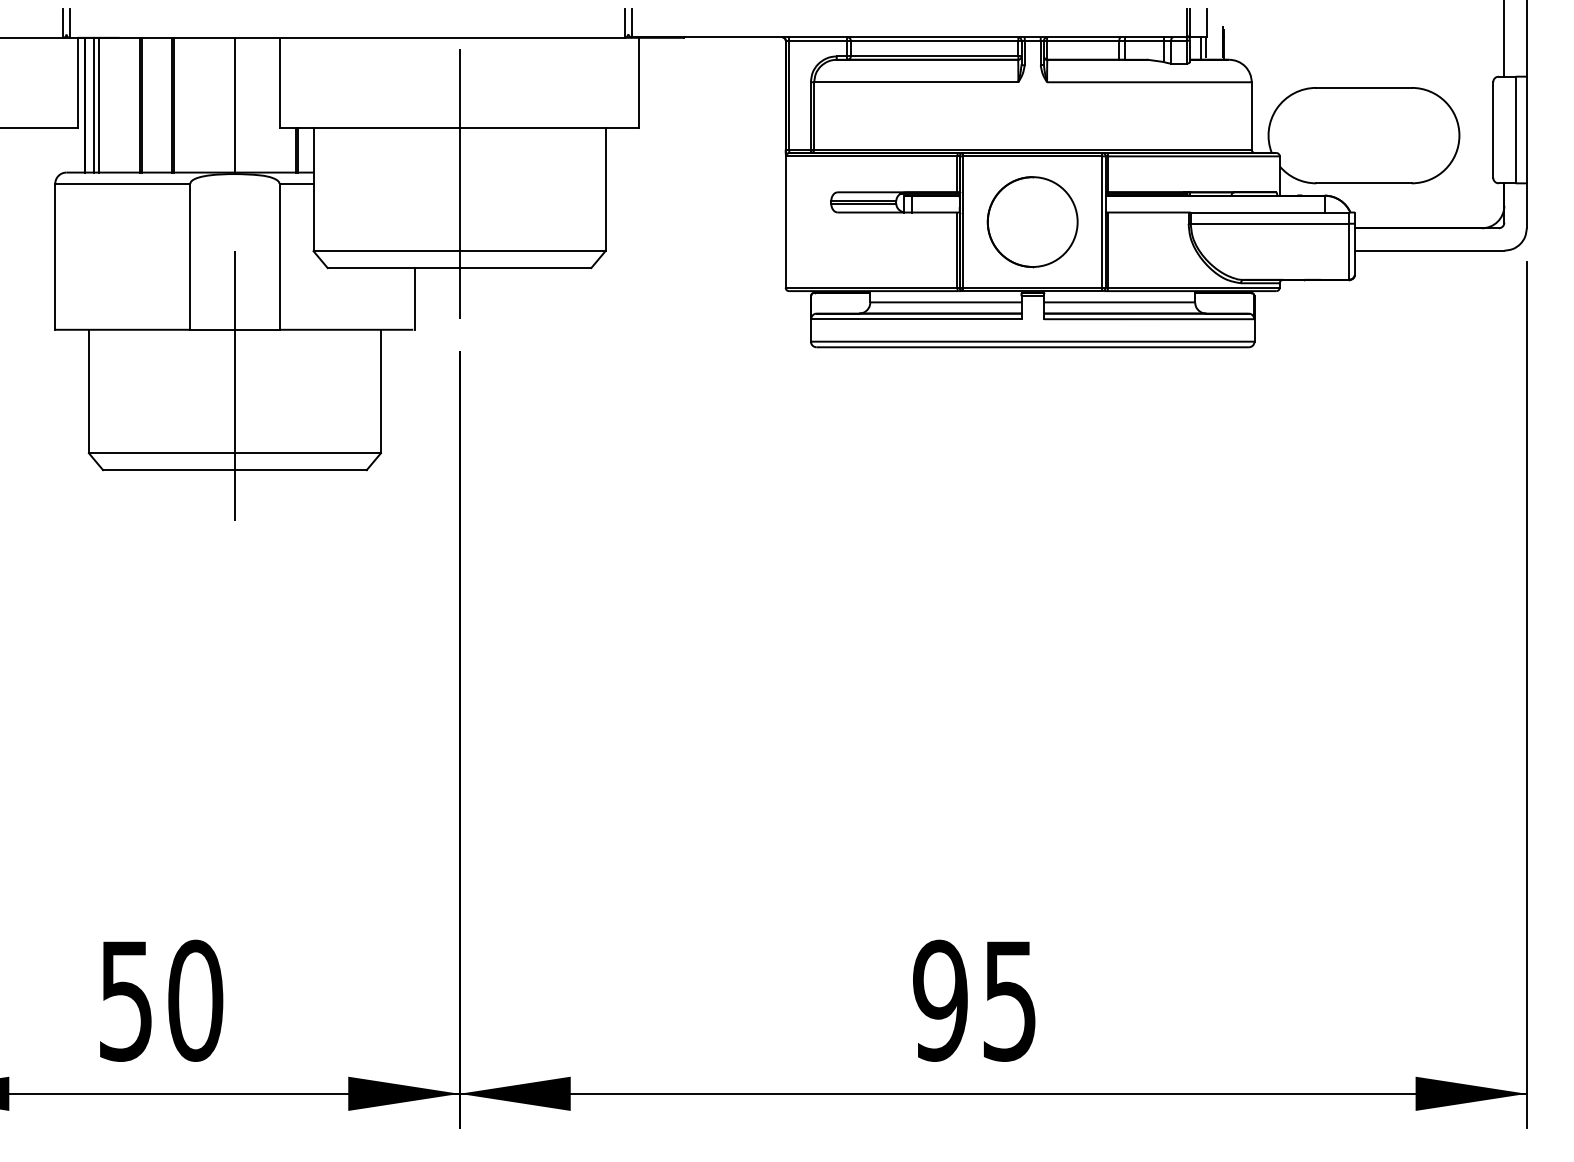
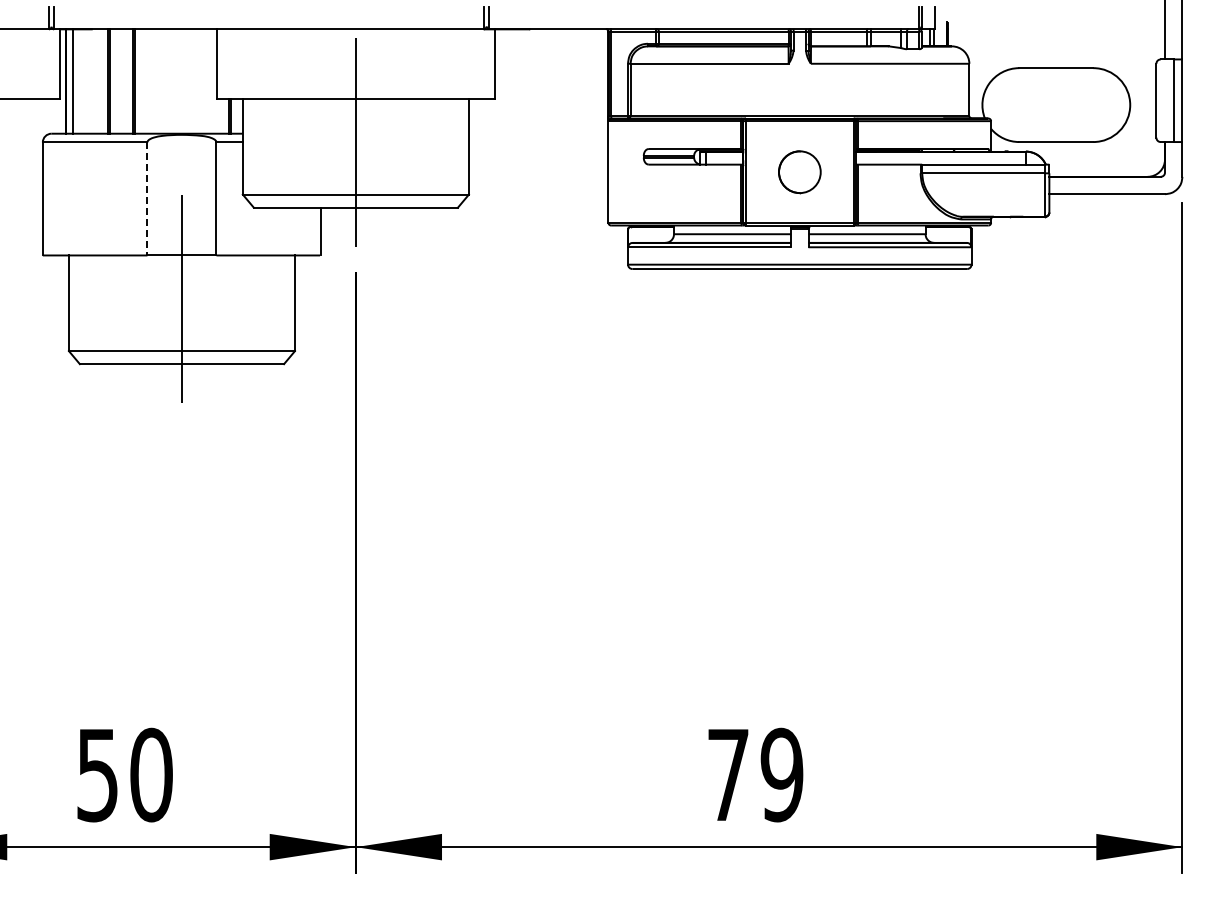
line: (98, 105) -> (76, 81), removed
line: (234, 105) -> (181, 81), removed
part: (1032, 222) -> (799, 172), size x0.6
line: (190, 256) -> (147, 198), solid -> dashed
text: (975, 1000) -> (755, 774), 95 -> 79

